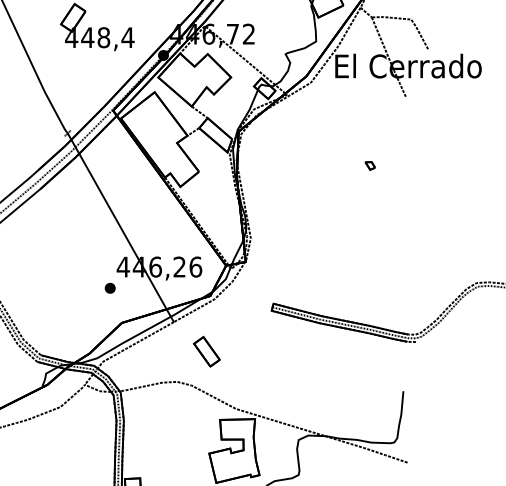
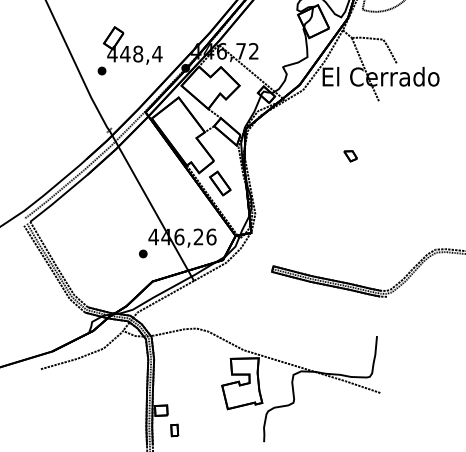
part: (57, 58) -> (101, 70), added
part: (370, 166) -> (350, 156), size x1.67
part: (207, 351) -> (220, 183), moved

